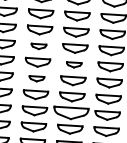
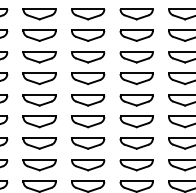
part: (39, 46) -> (88, 57), size x1.67
part: (74, 64) -> (136, 78), size x1.67
part: (37, 79) -> (88, 100), size x1.67
part: (70, 113) -> (136, 143), size x0.71

